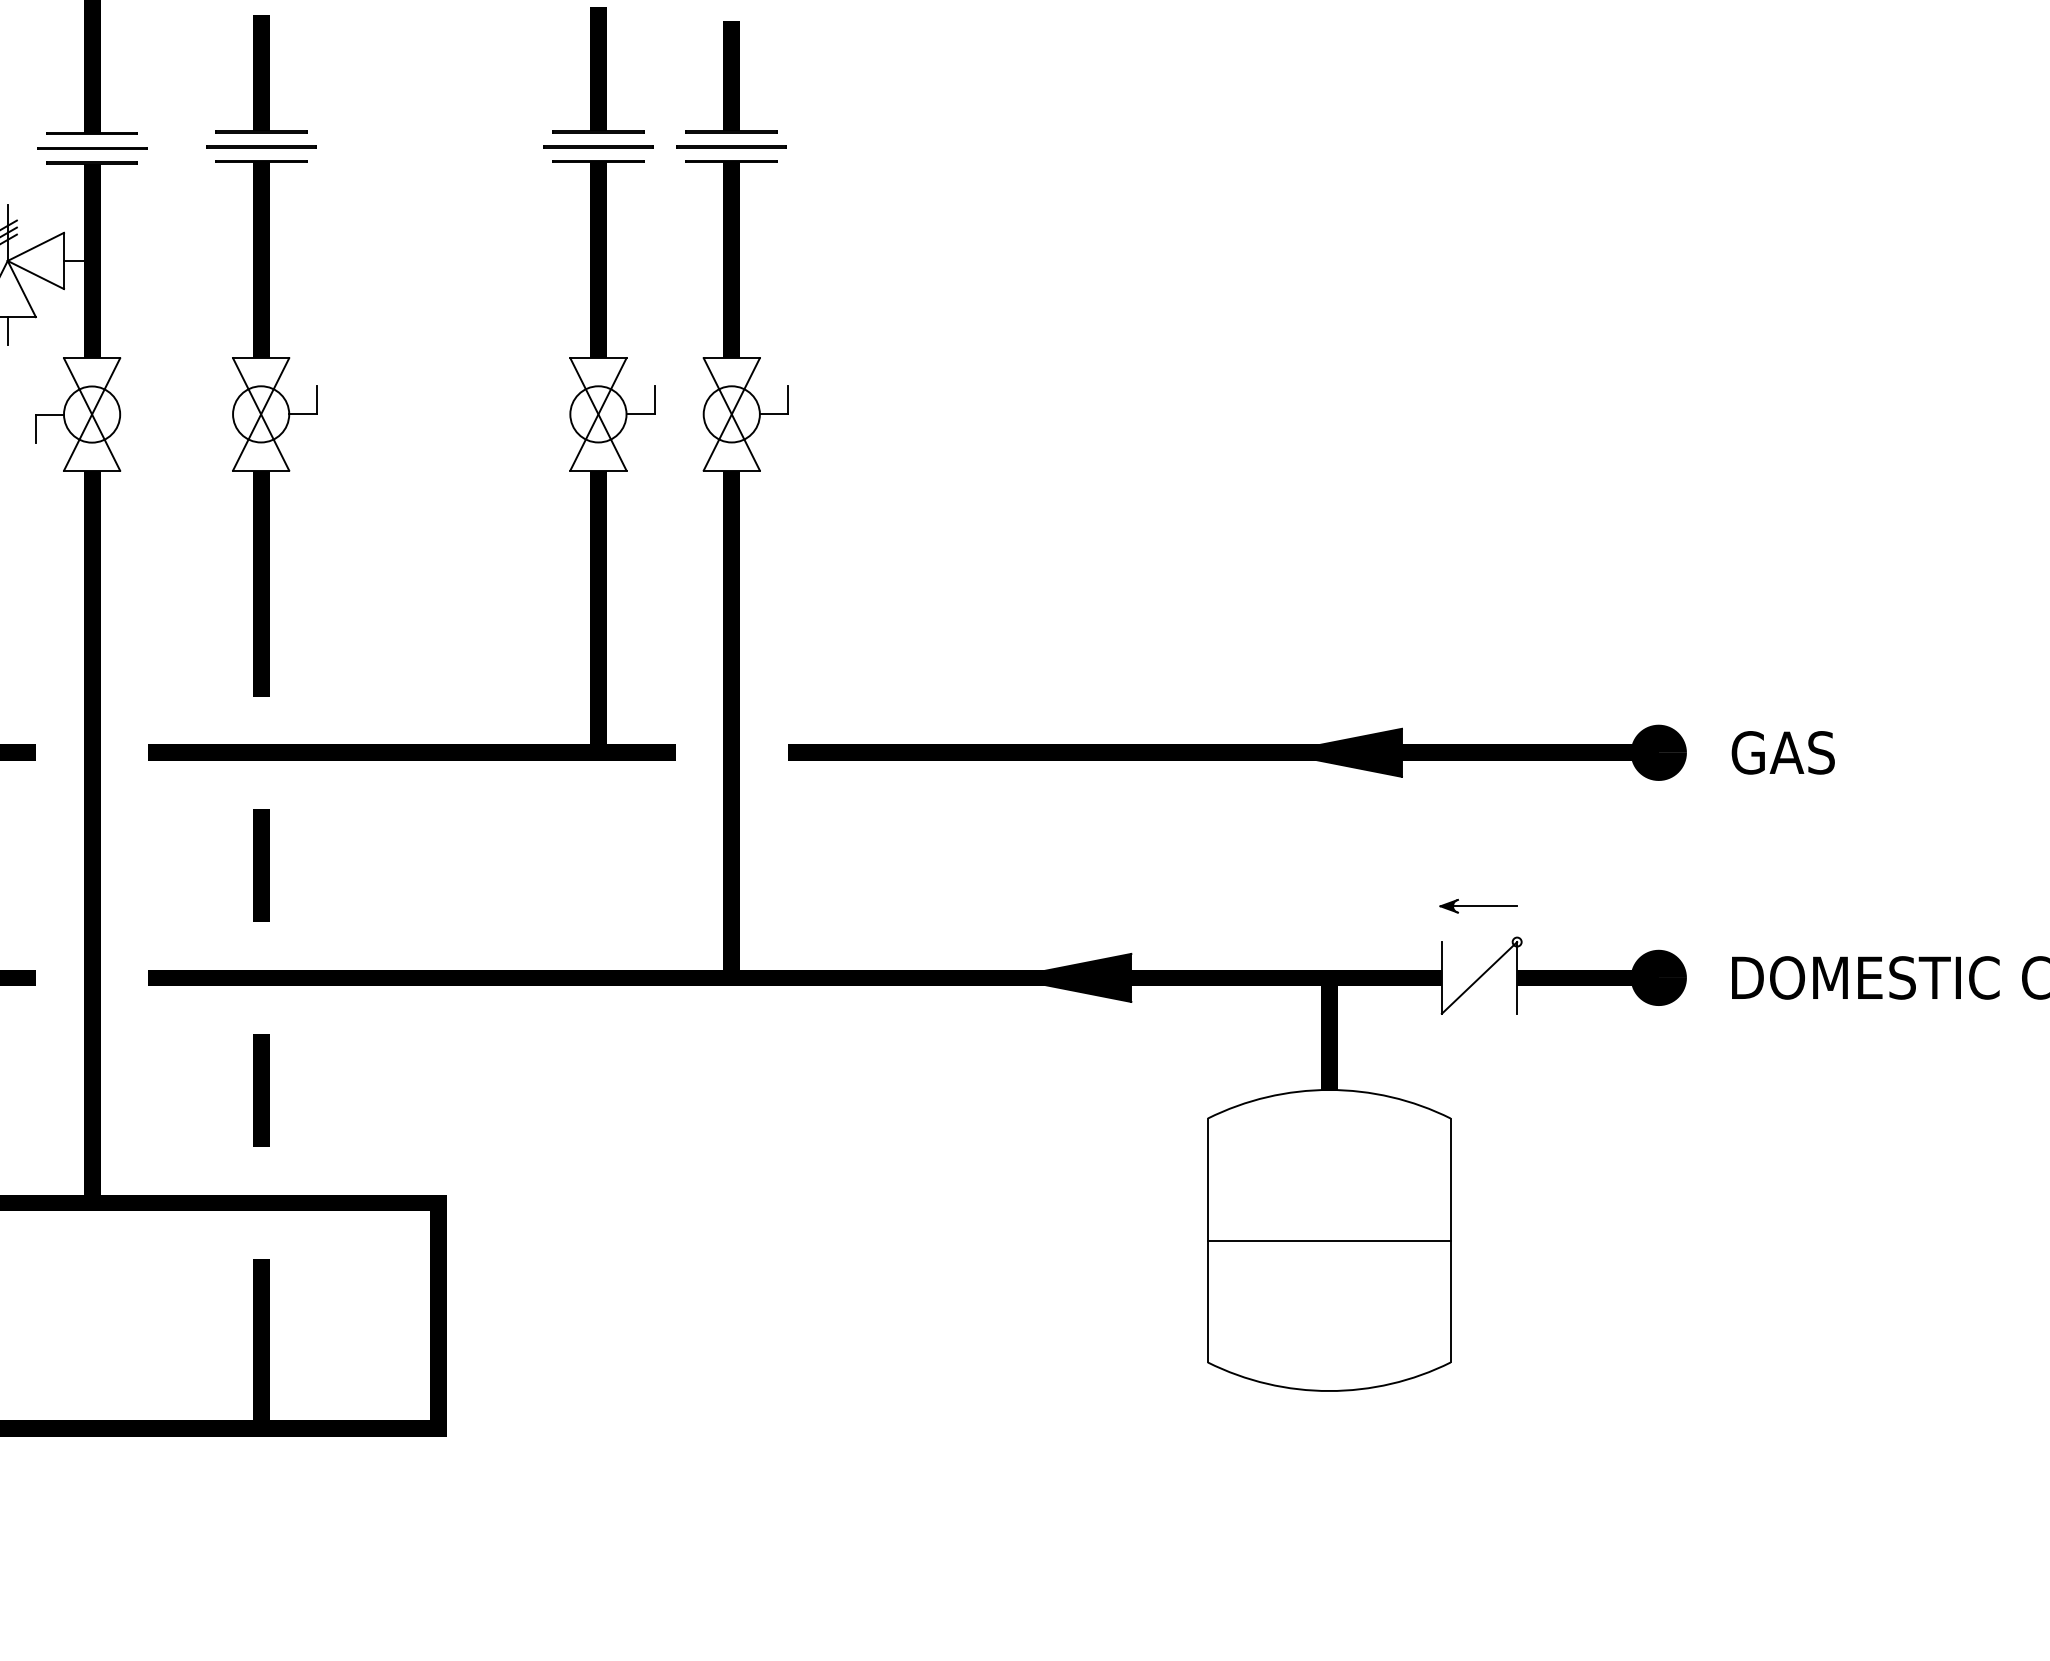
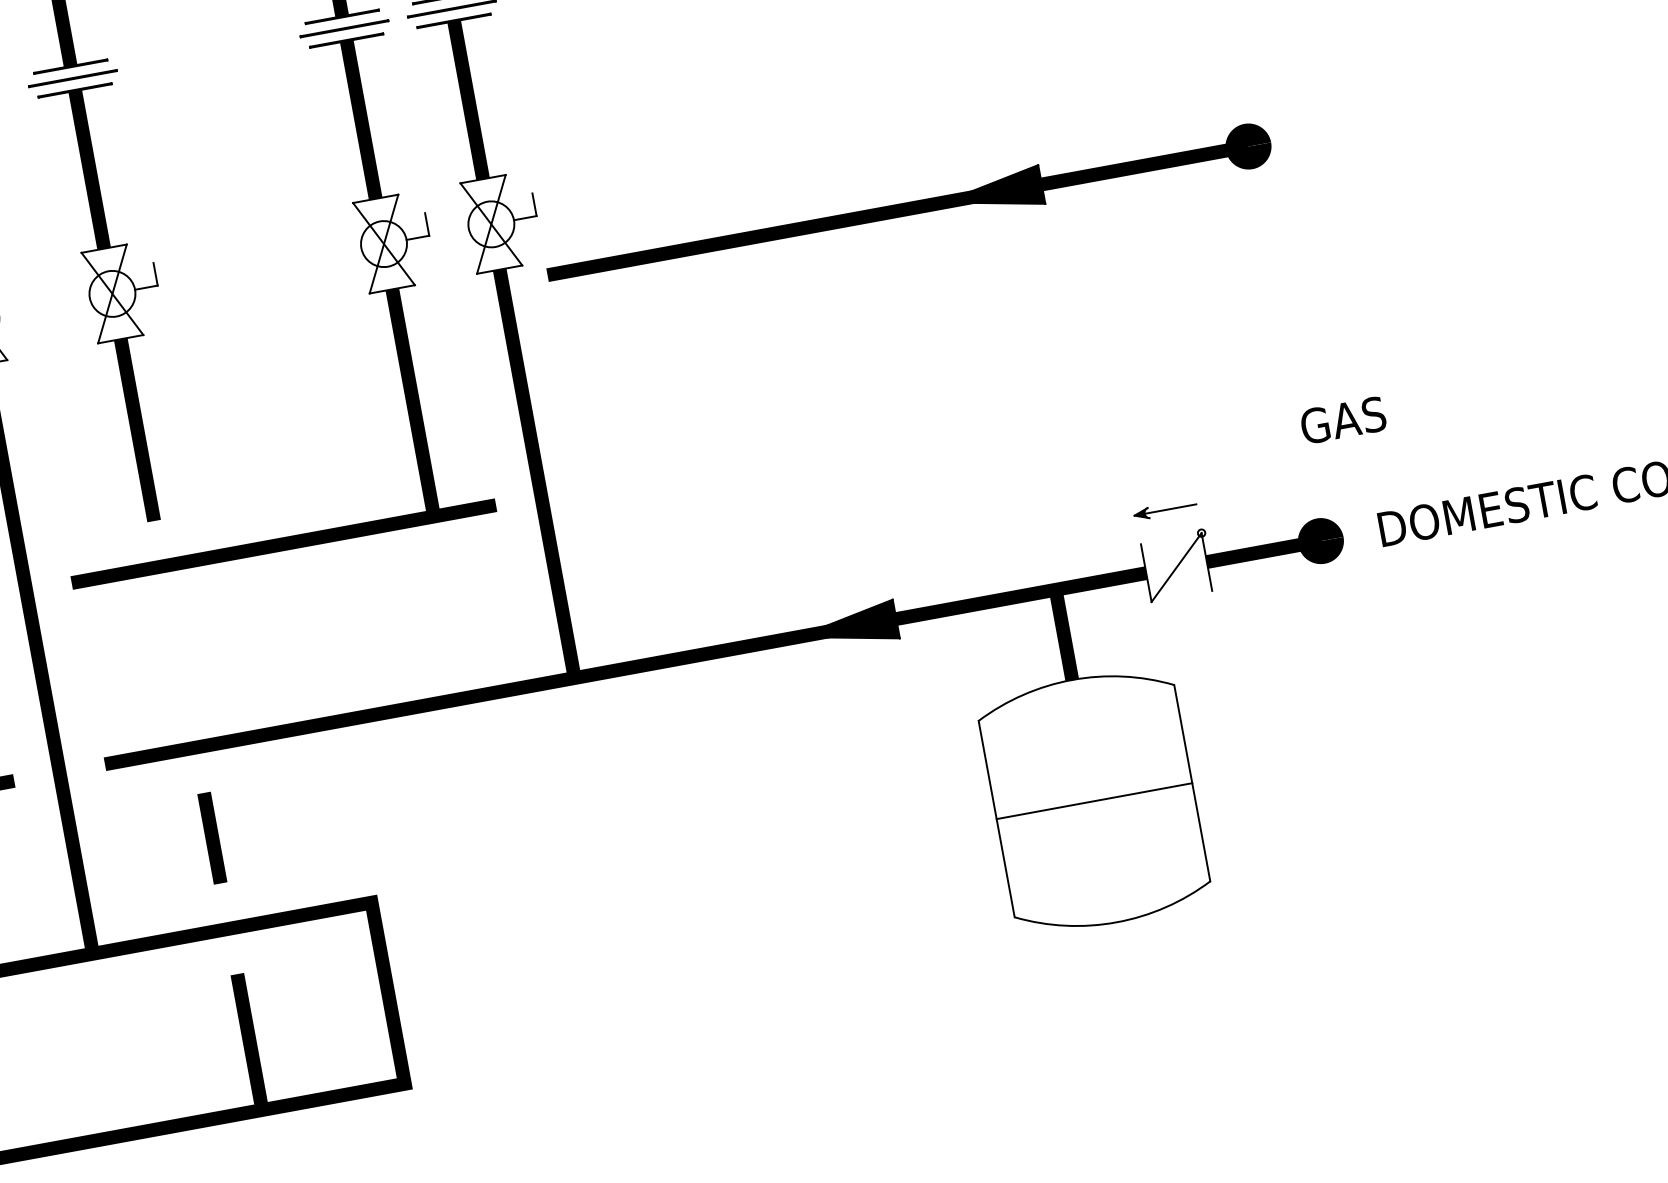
part: (1237, 752) -> (909, 208), moved
text: (1782, 752) -> (1342, 420), moved
line: (261, 865) -> (179, 657), removed

